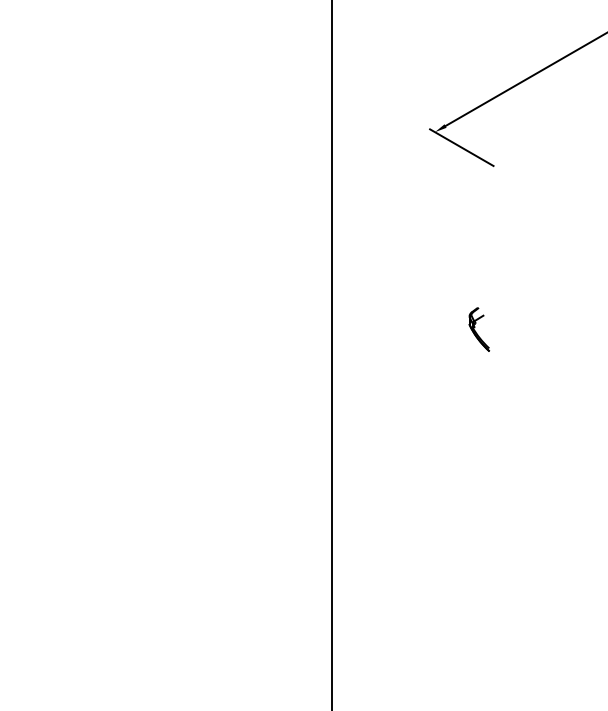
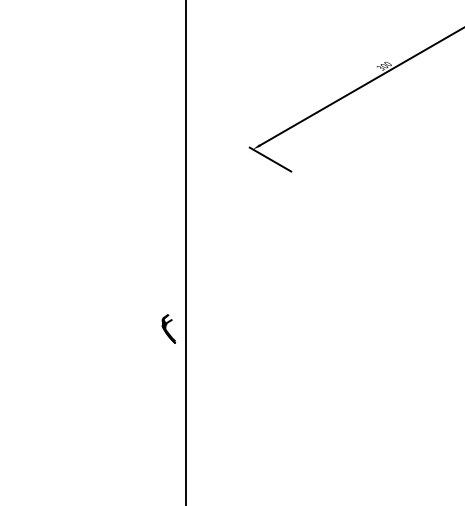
part: (478, 328) -> (168, 328), moved

